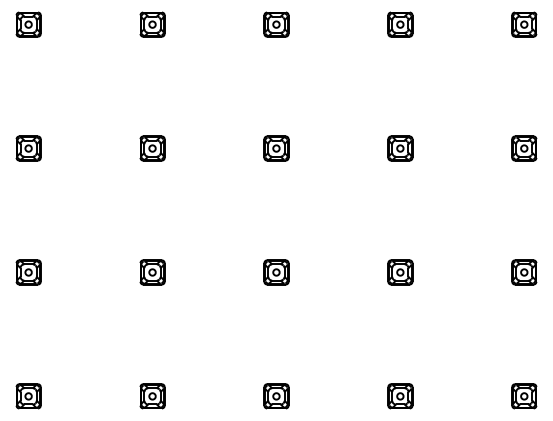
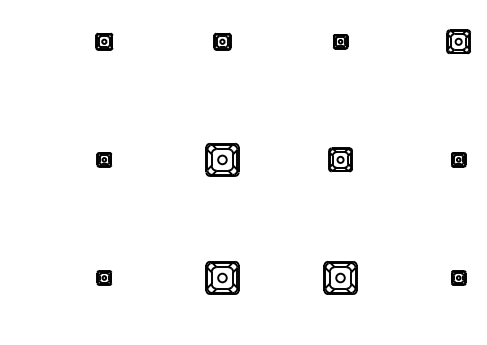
part: (152, 24) -> (104, 41), size x0.7
part: (276, 24) -> (222, 41), size x0.7
part: (400, 24) -> (340, 41), size x0.6
part: (152, 148) -> (104, 159), size x0.6
part: (276, 148) -> (222, 159), size x1.4
part: (524, 148) -> (458, 159), size x0.6
part: (152, 272) -> (104, 278), size x0.6
part: (276, 272) -> (222, 278), size x1.4
part: (400, 272) -> (340, 278), size x1.4
part: (524, 272) -> (458, 278), size x0.6

